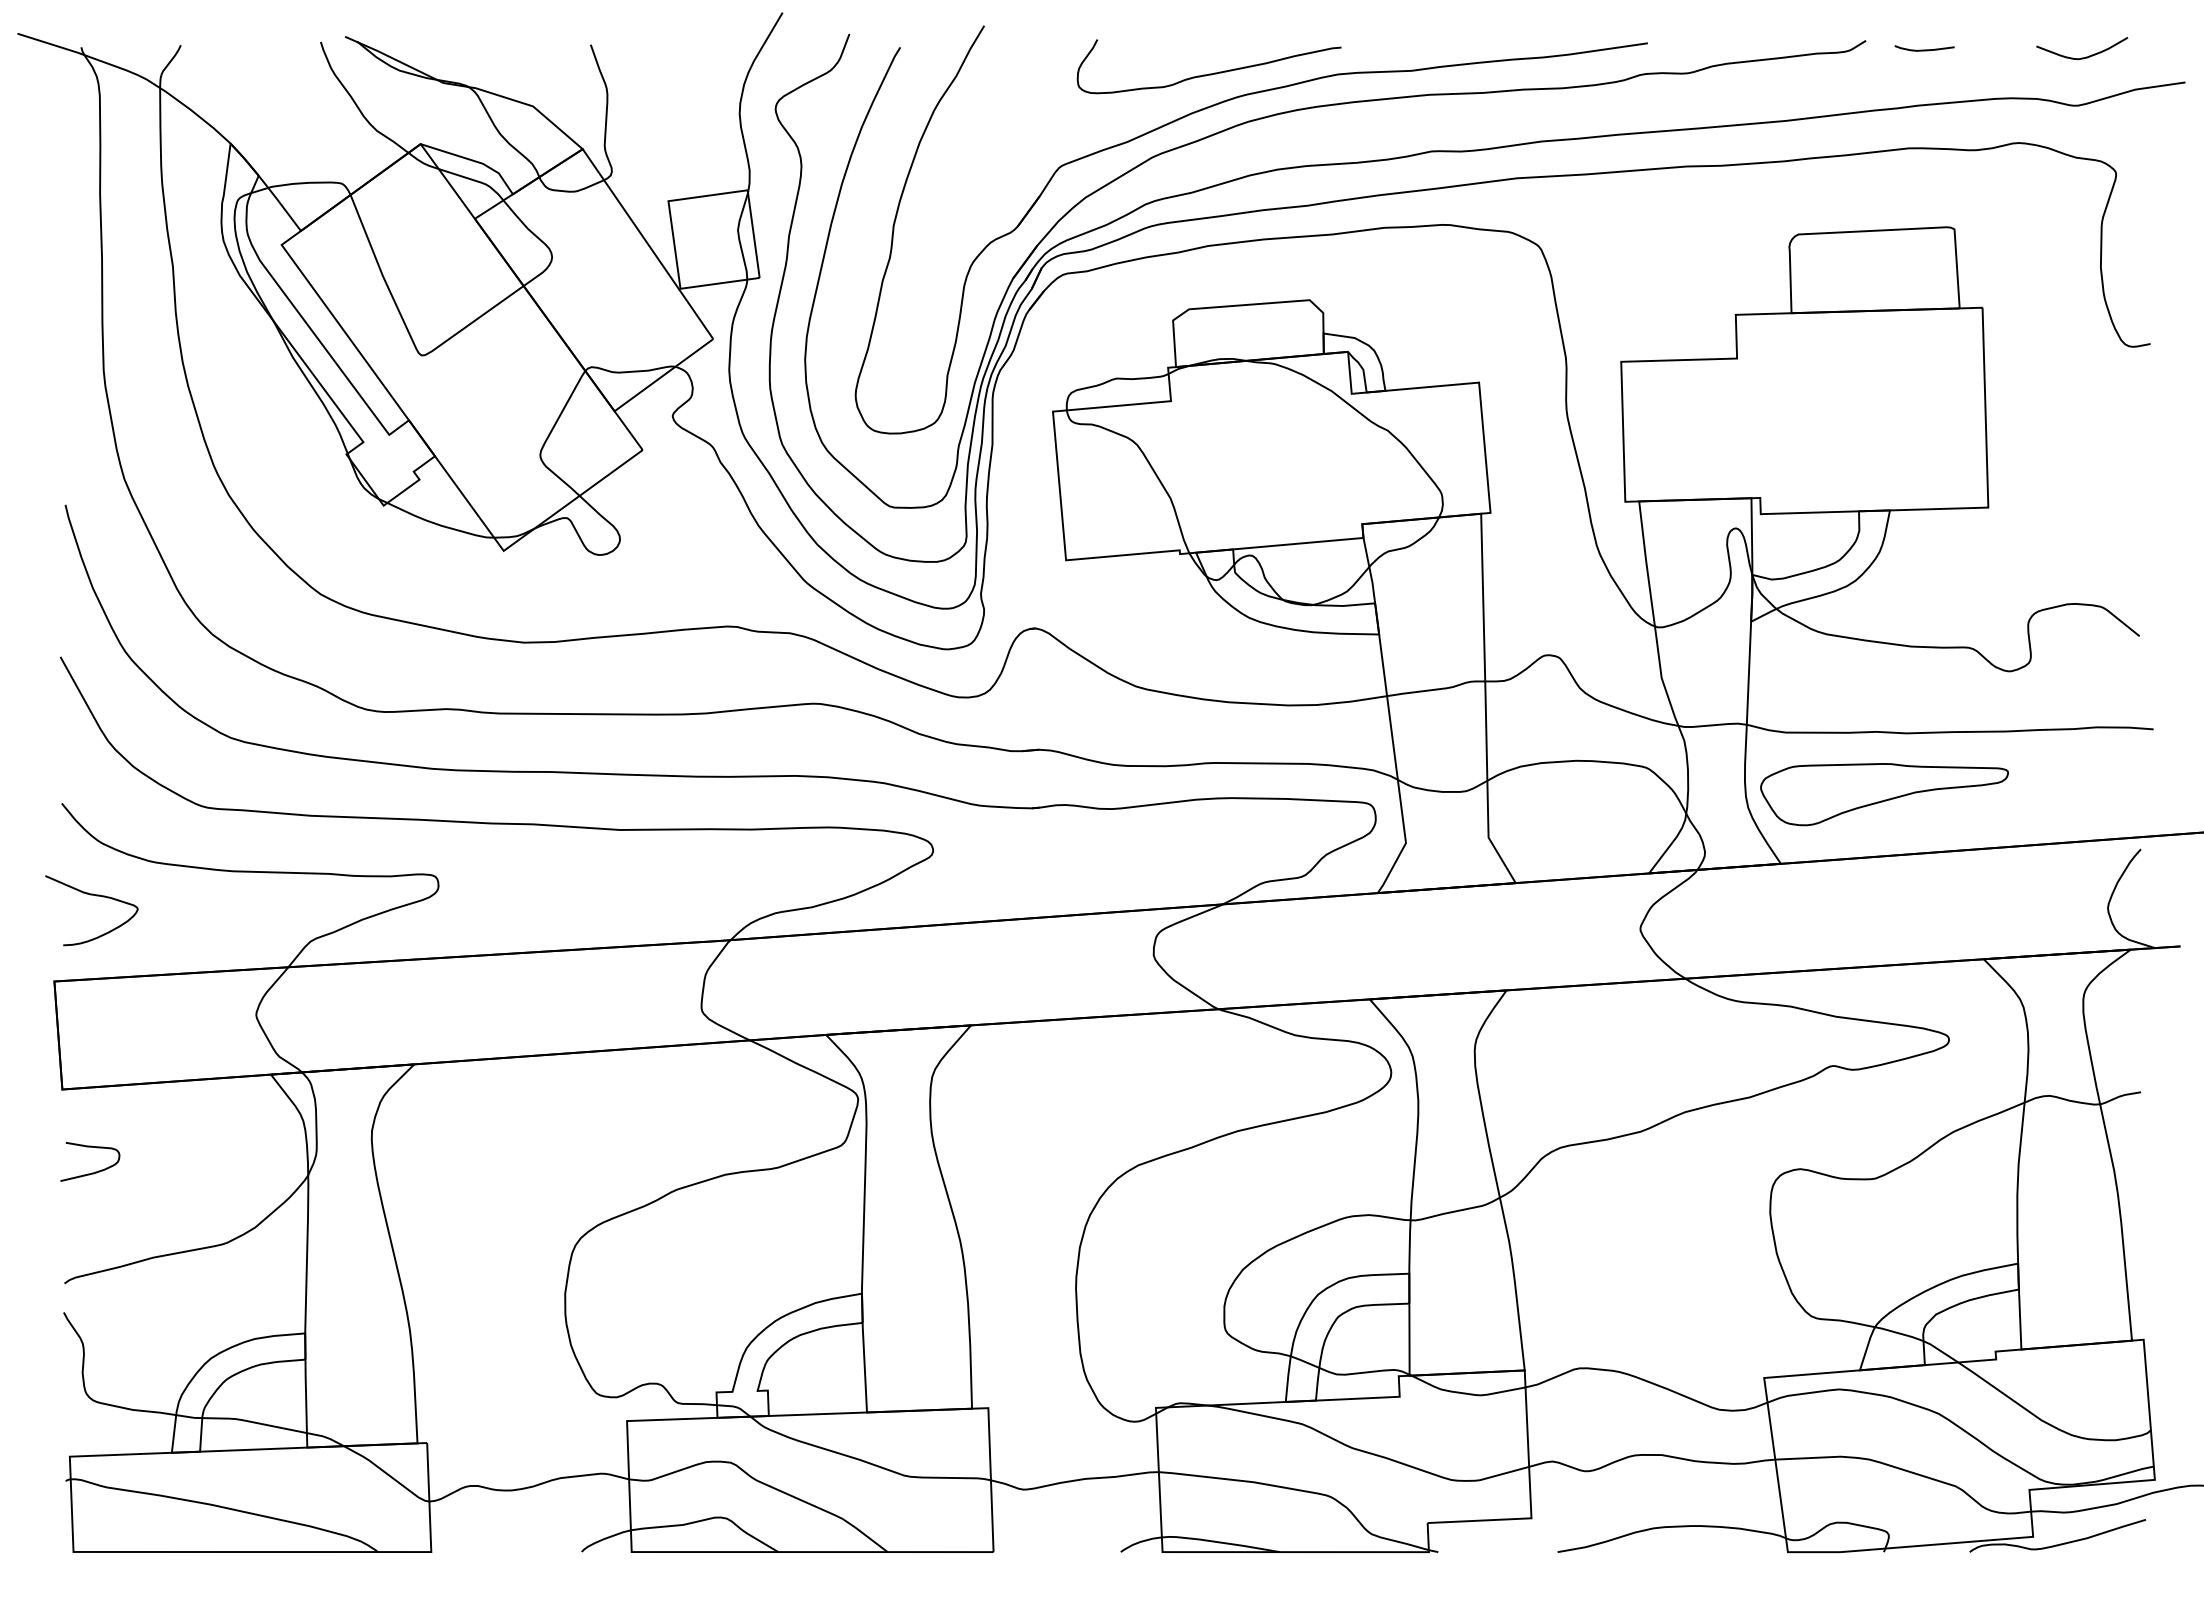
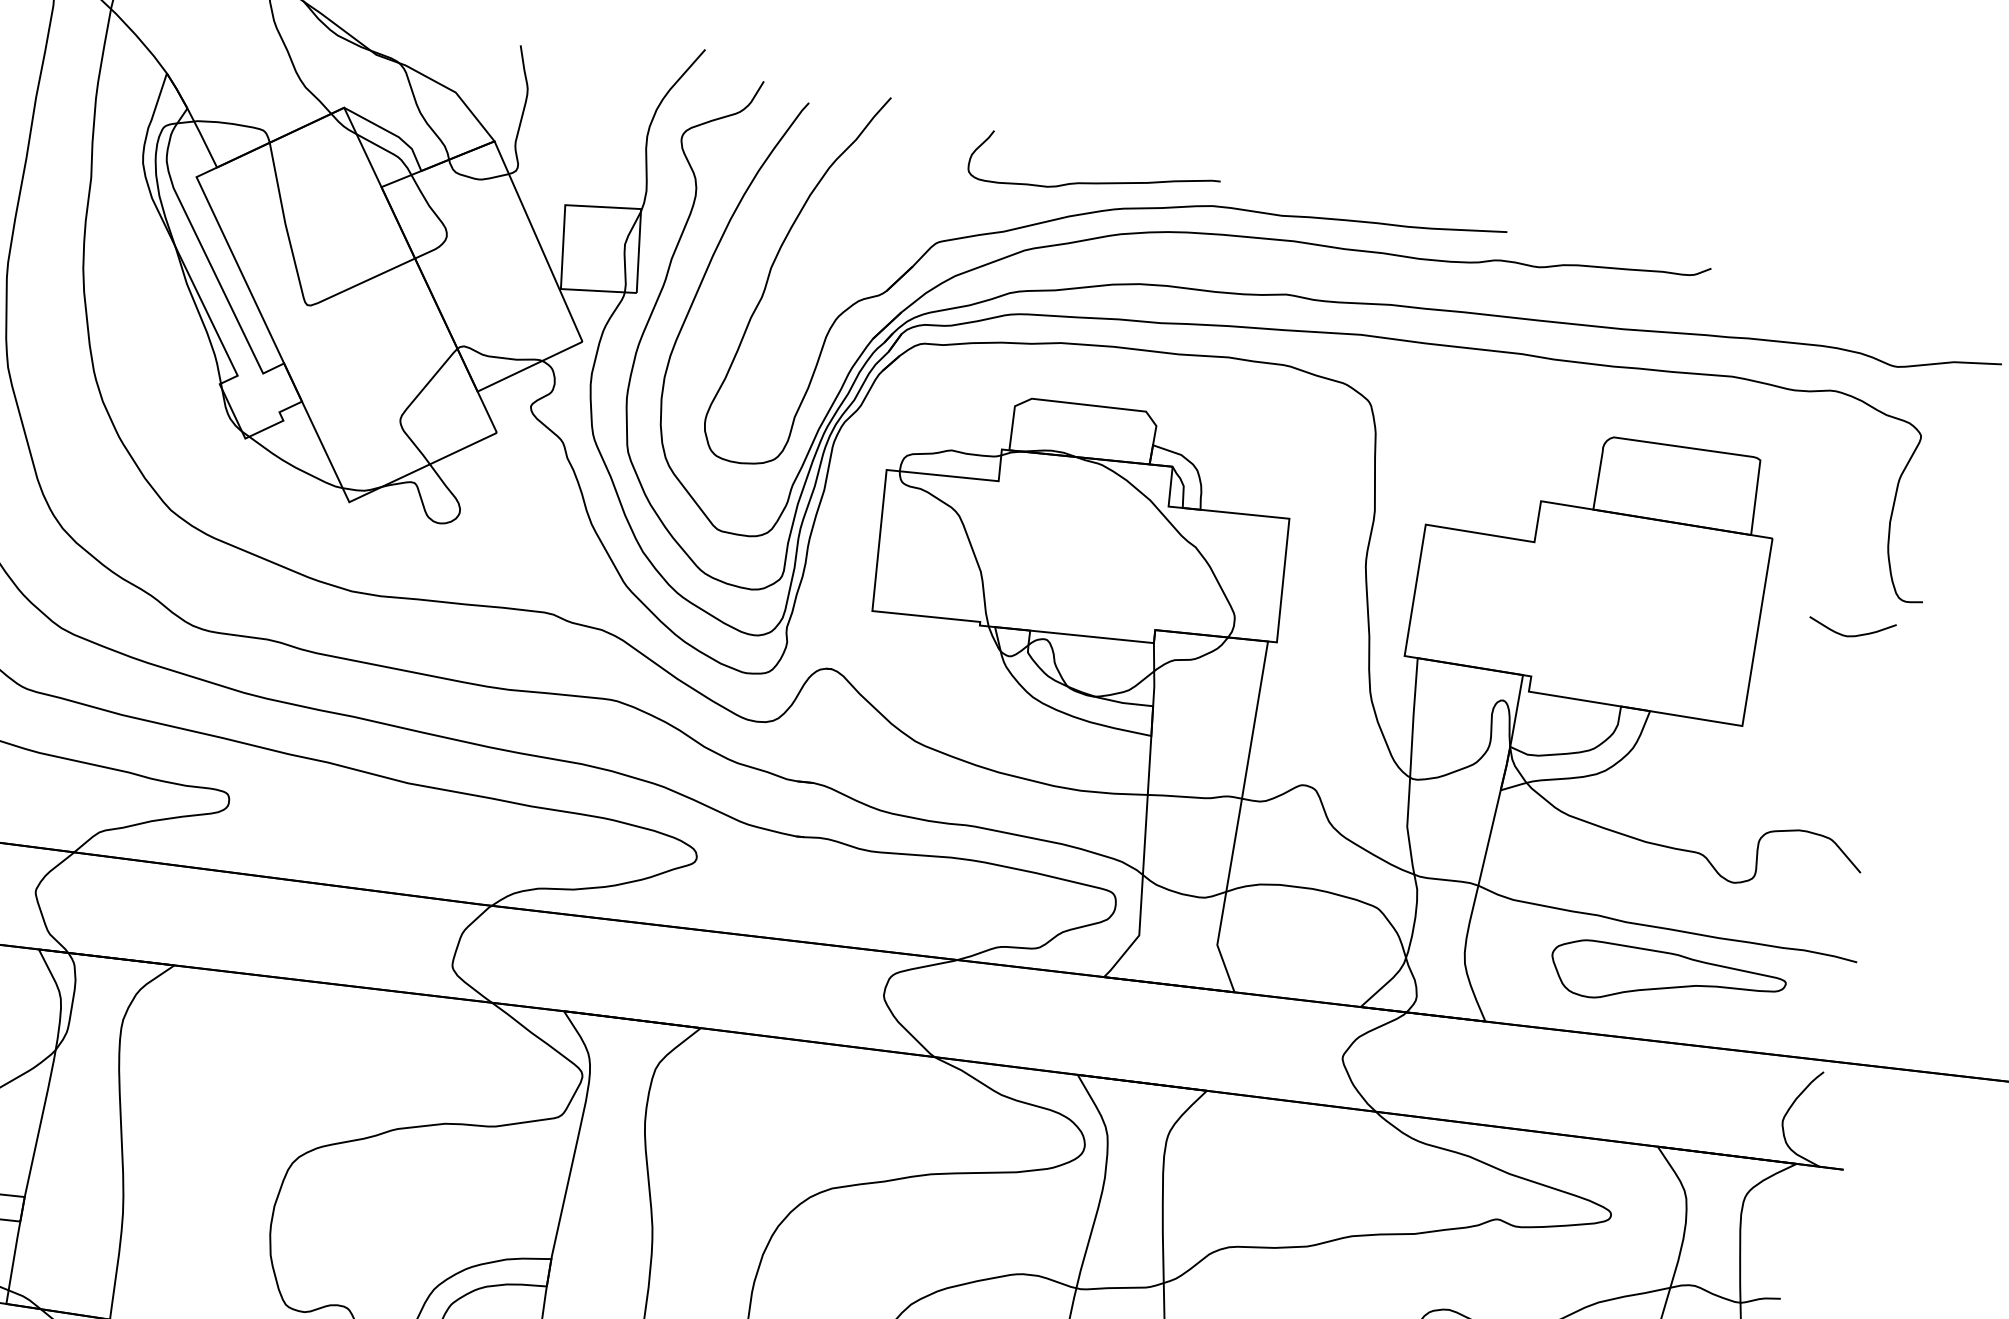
curve: (1924, 49) -> (1764, 287), removed
curve: (2086, 56) -> (1854, 635), moved
part: (1884, 794) -> (1666, 982), moved

